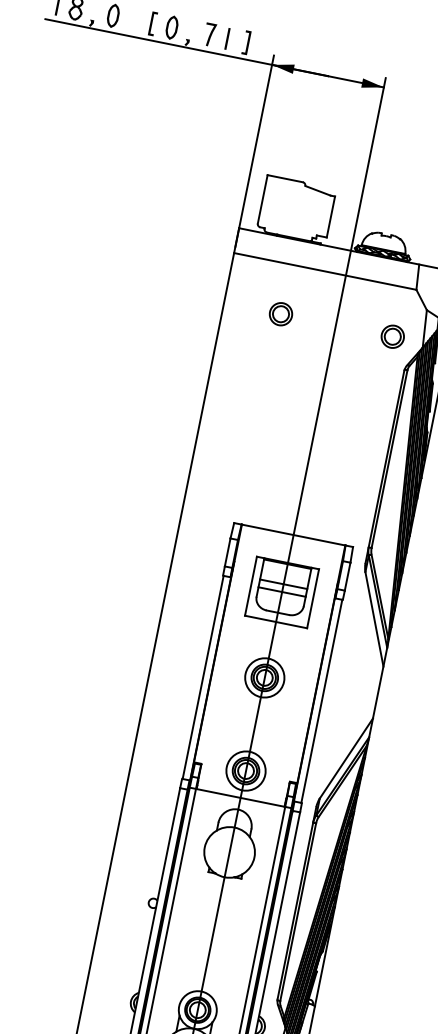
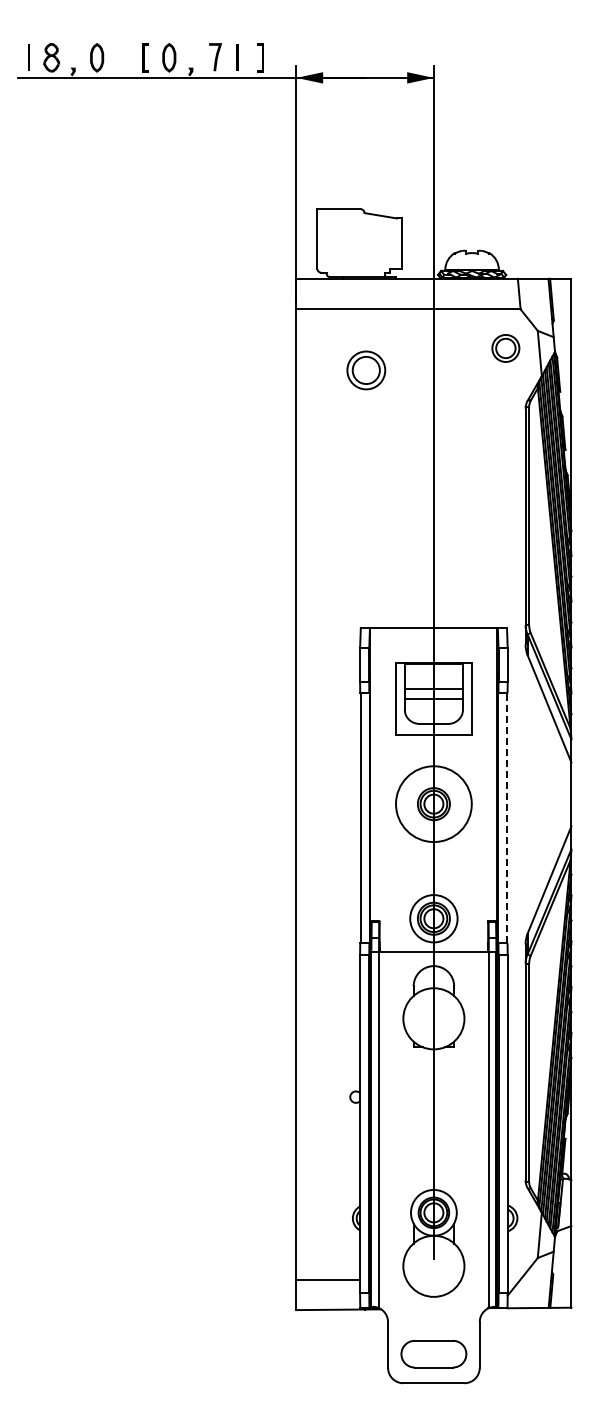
part: (281, 314) -> (366, 370), size x1.4
part: (392, 336) -> (505, 348), moved
circle: (264, 677) -> (433, 803), size x1.6
line: (321, 701) -> (506, 818), solid -> dashed

